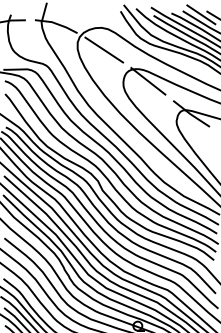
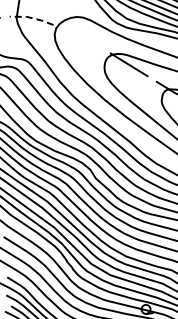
line: (56, 23) -> (31, 17), solid -> dashed
line: (104, 49) -> (82, 38), removed

